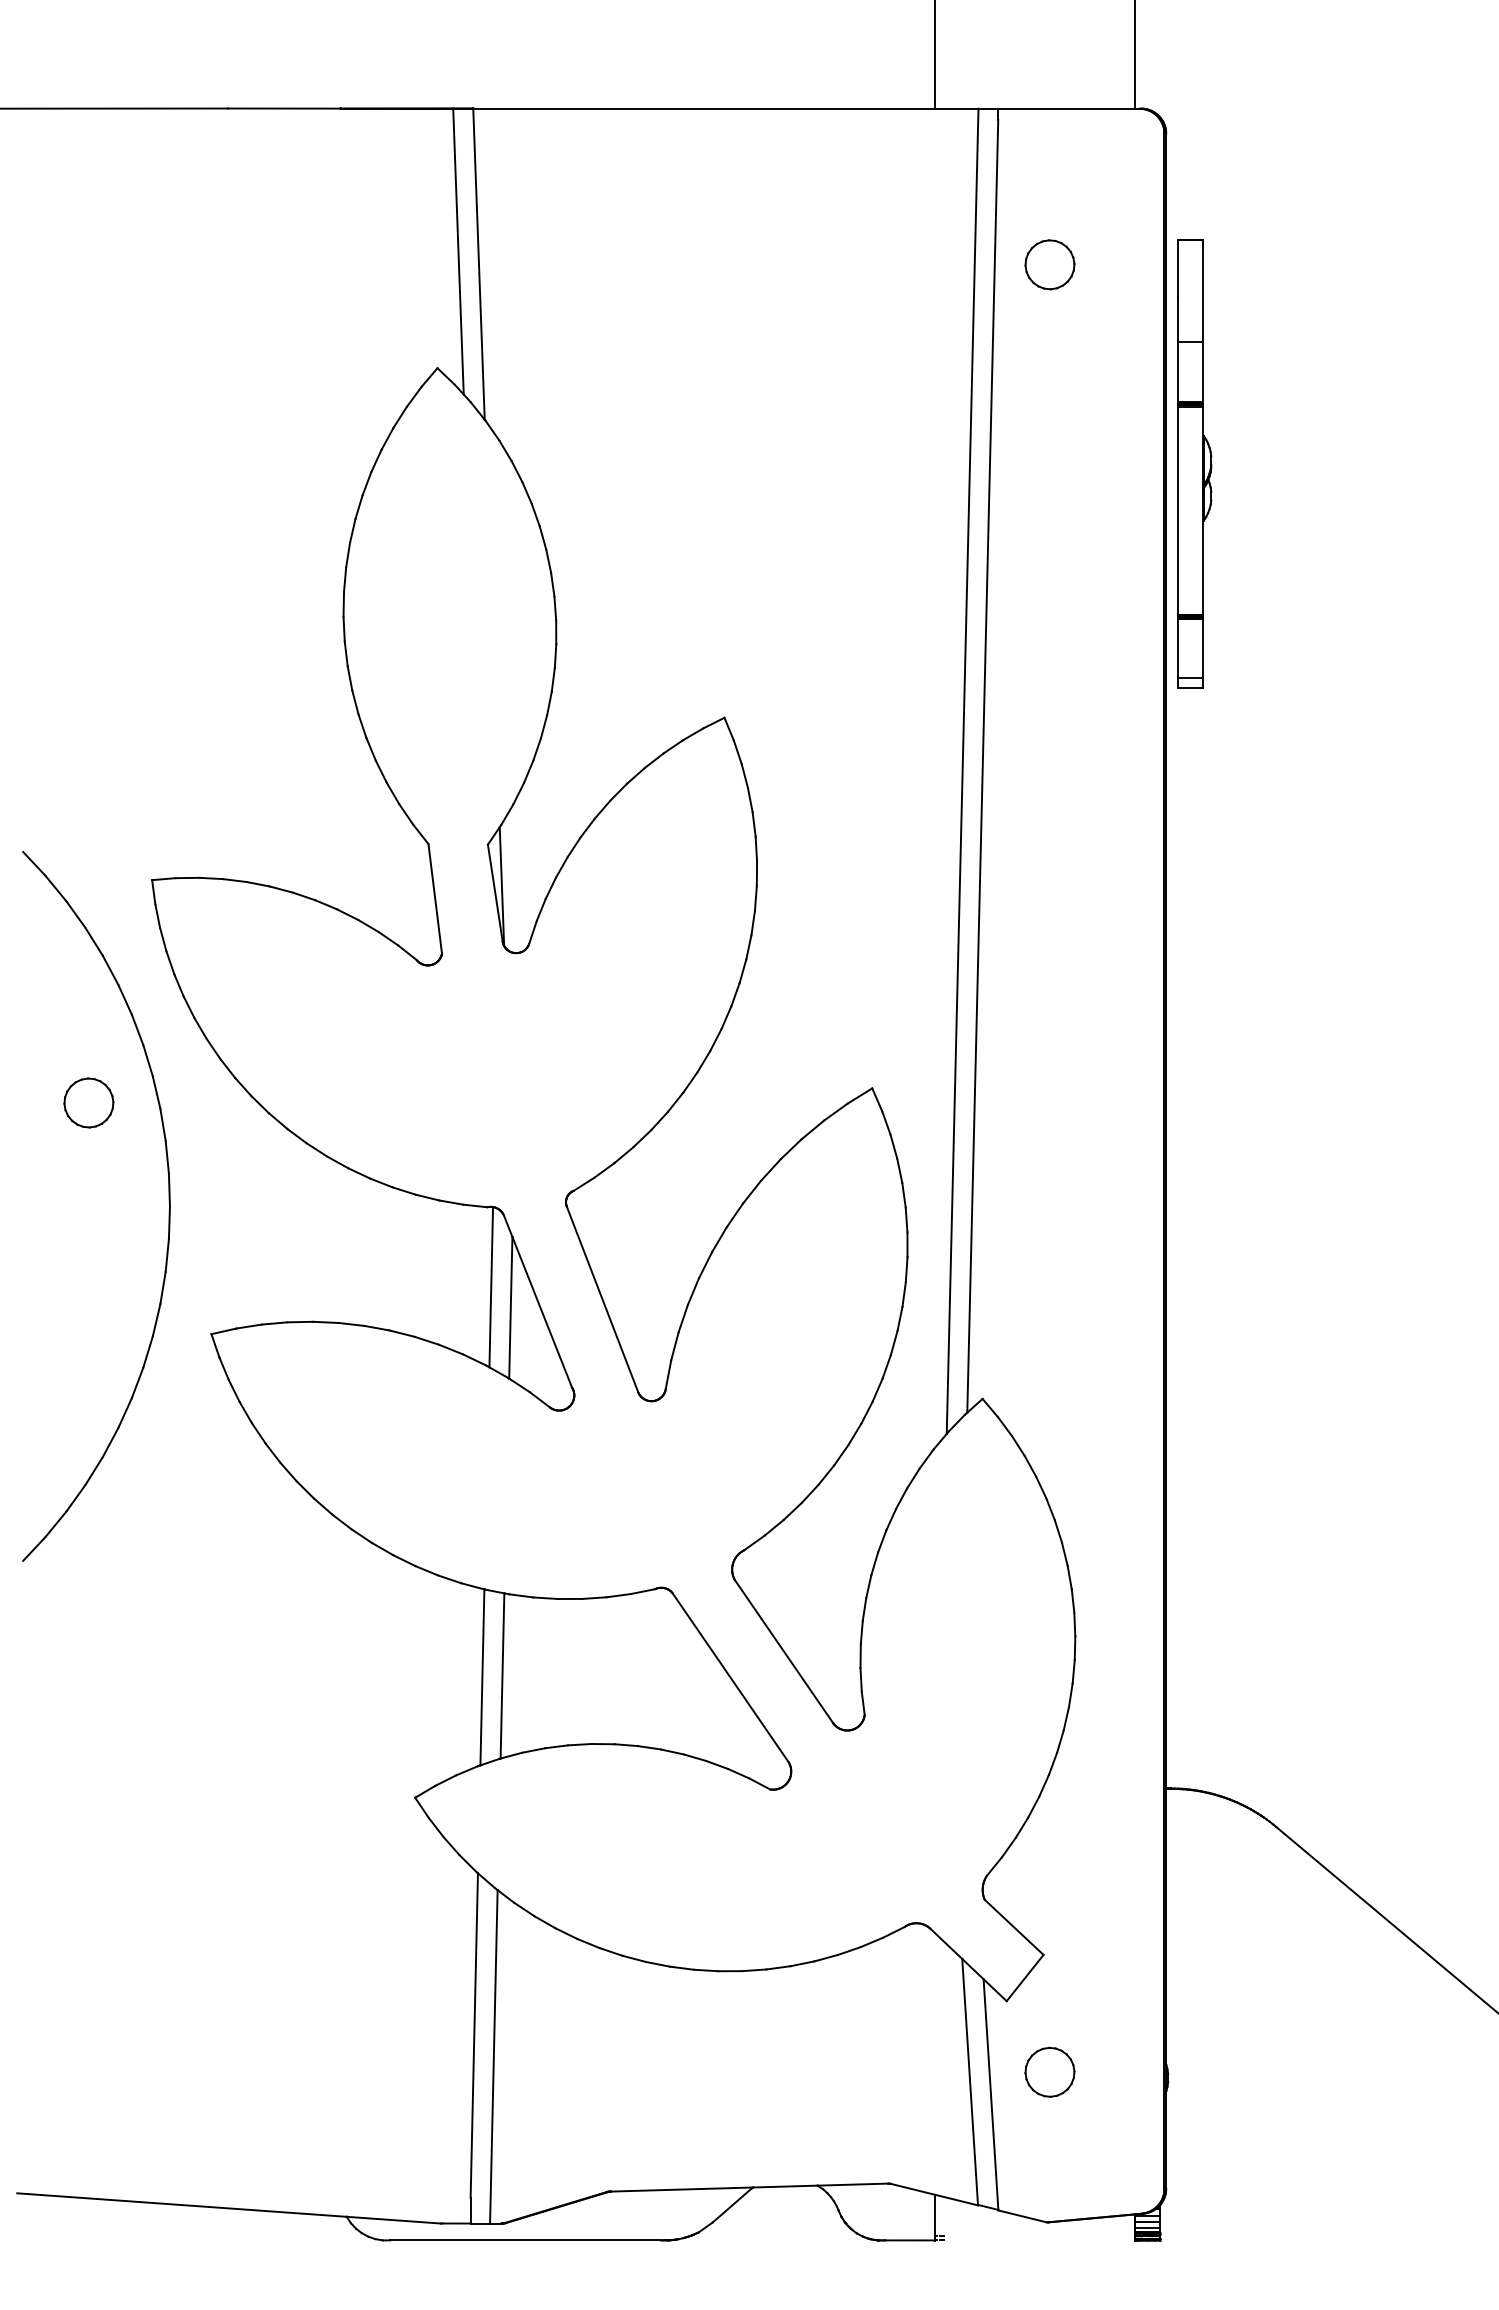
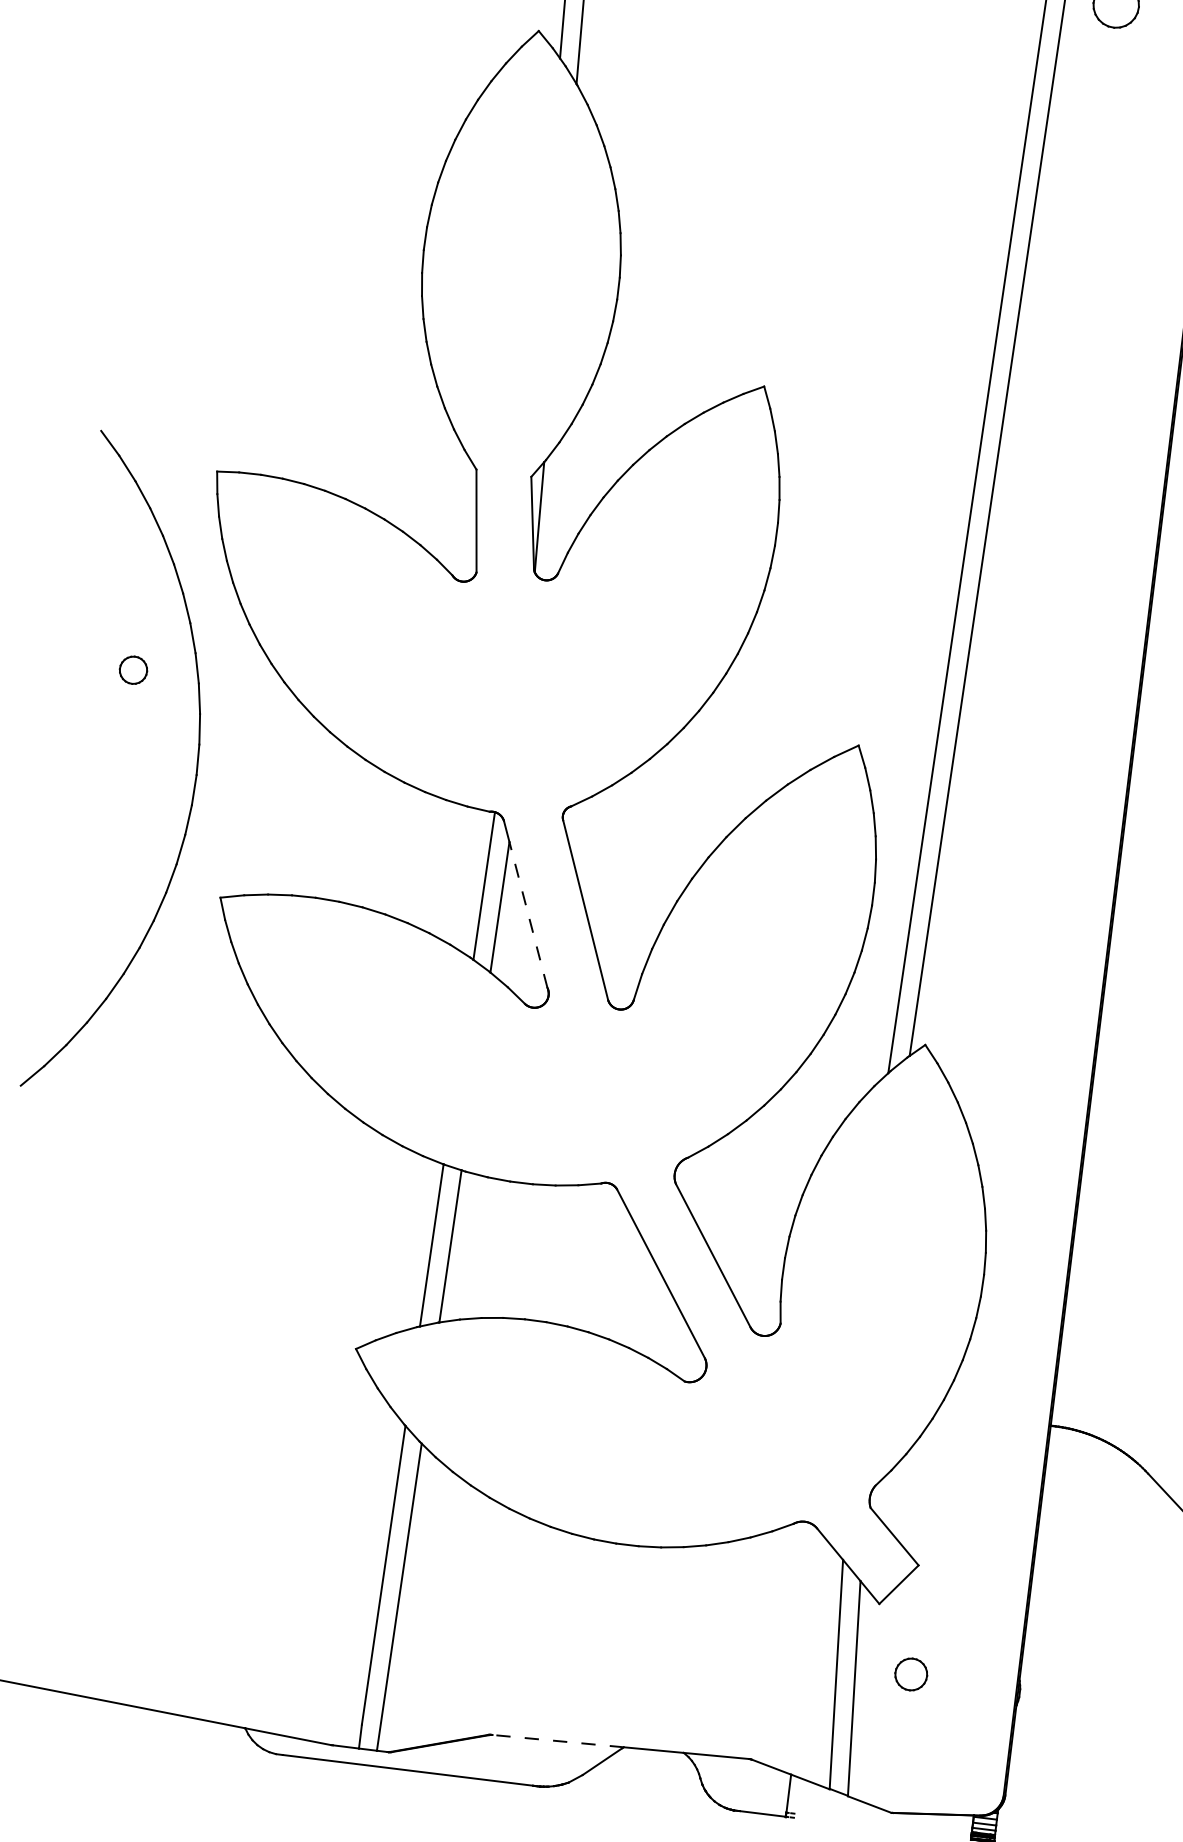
part: (88, 1102) -> (133, 669), size x0.6
line: (542, 1312) -> (528, 915), solid -> dashed
part: (1049, 2071) -> (910, 1673), size x0.7
line: (682, 2189) -> (558, 1741), solid -> dashed

